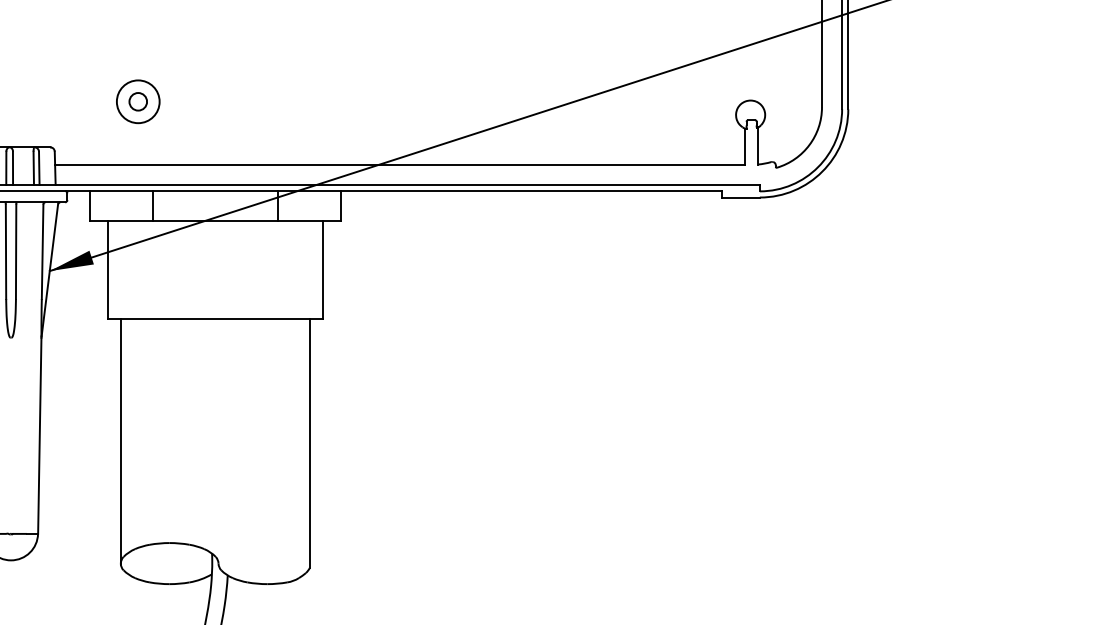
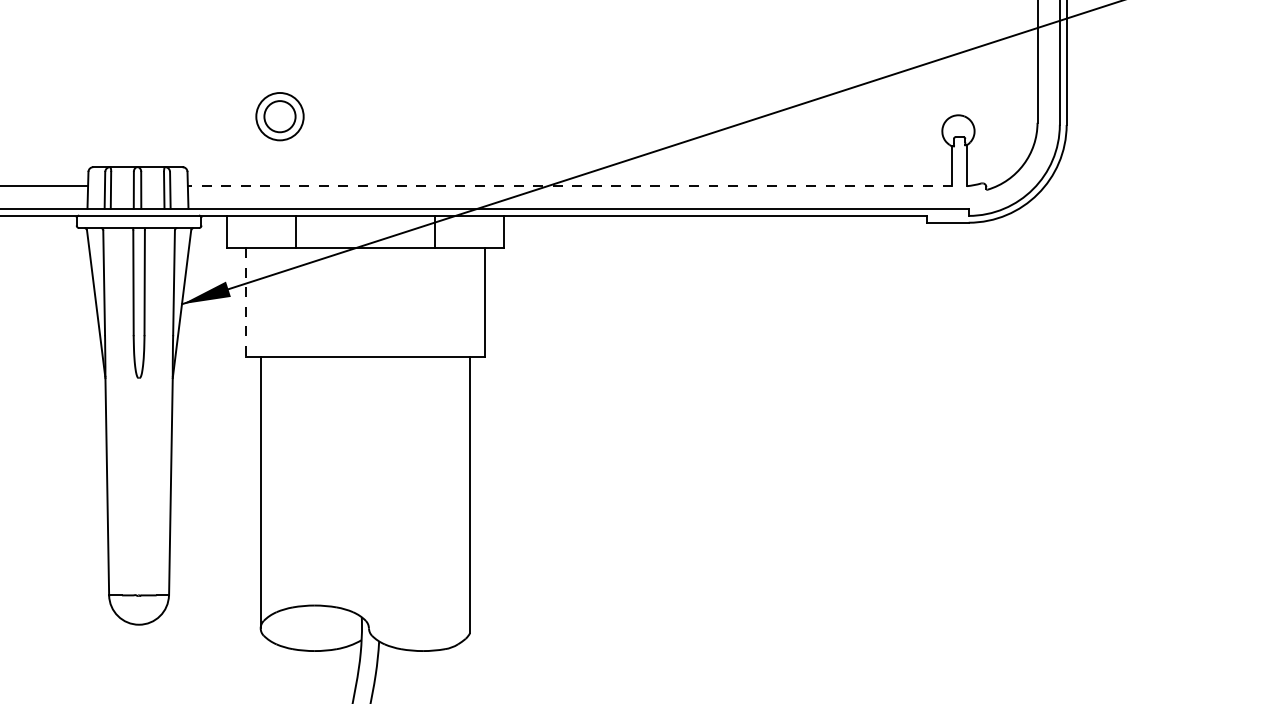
circle: (137, 101) -> (279, 116), size x1.6
line: (399, 164) -> (569, 186), solid -> dashed
line: (107, 270) -> (245, 303), solid -> dashed

